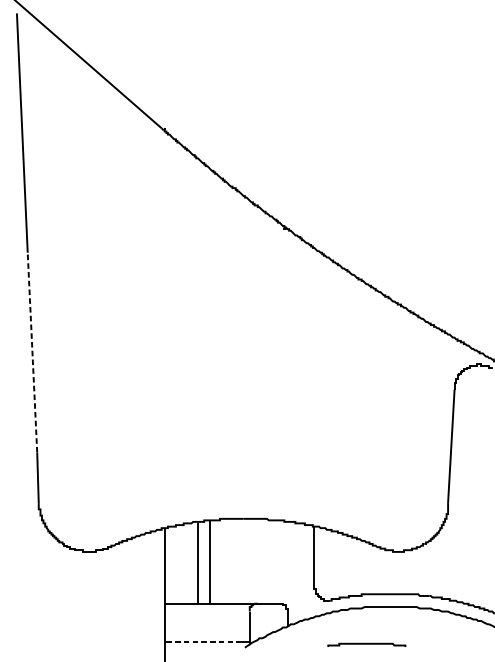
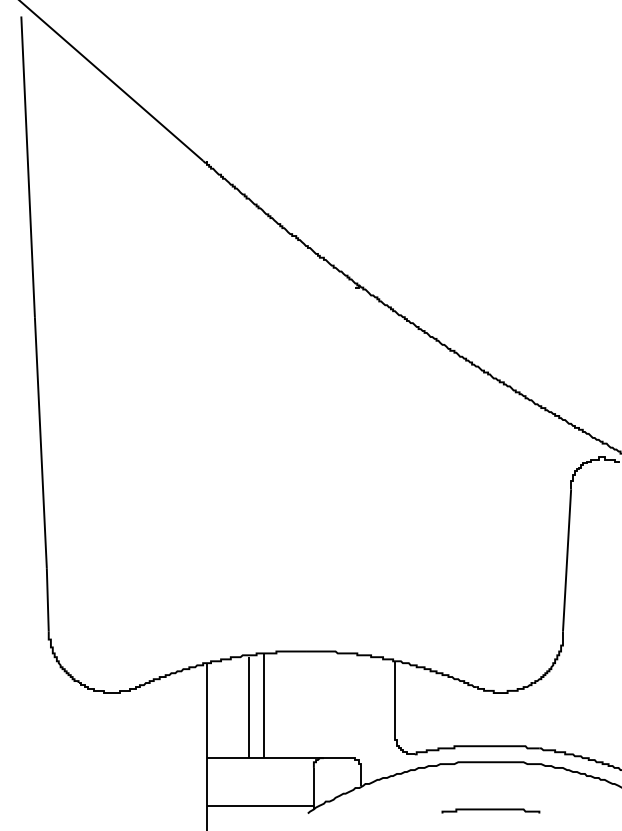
line: (32, 352) -> (40, 442), dashed -> solid
line: (203, 641) -> (255, 805), dashed -> solid
curve: (366, 644) -> (490, 810), moved

